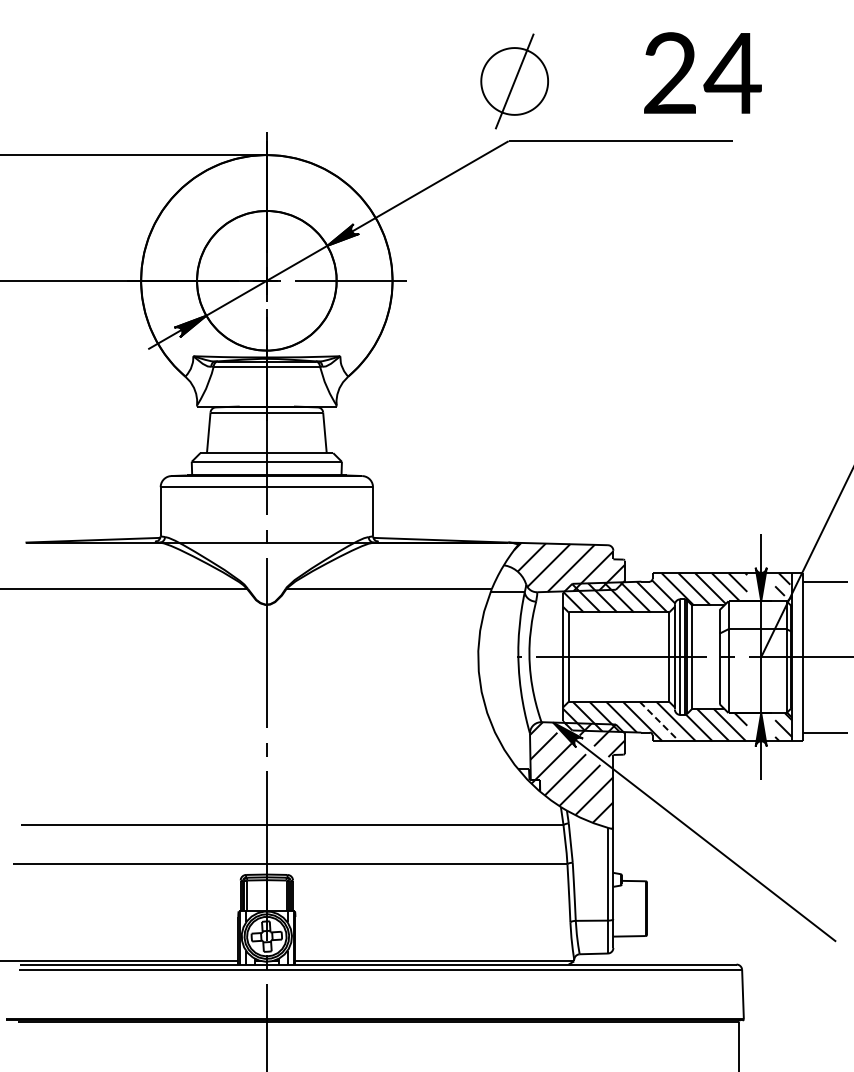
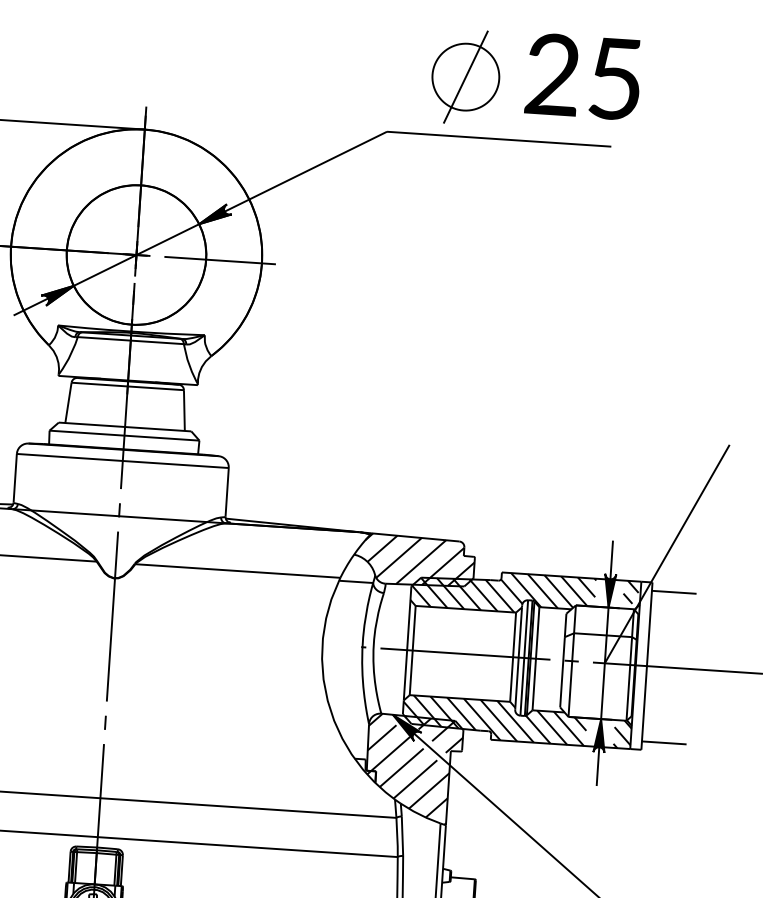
text: (732, 73) -> (614, 79), 24 -> 25
part: (514, 81) -> (465, 77), moved
line: (659, 721) -> (499, 720), dashed -> solid

